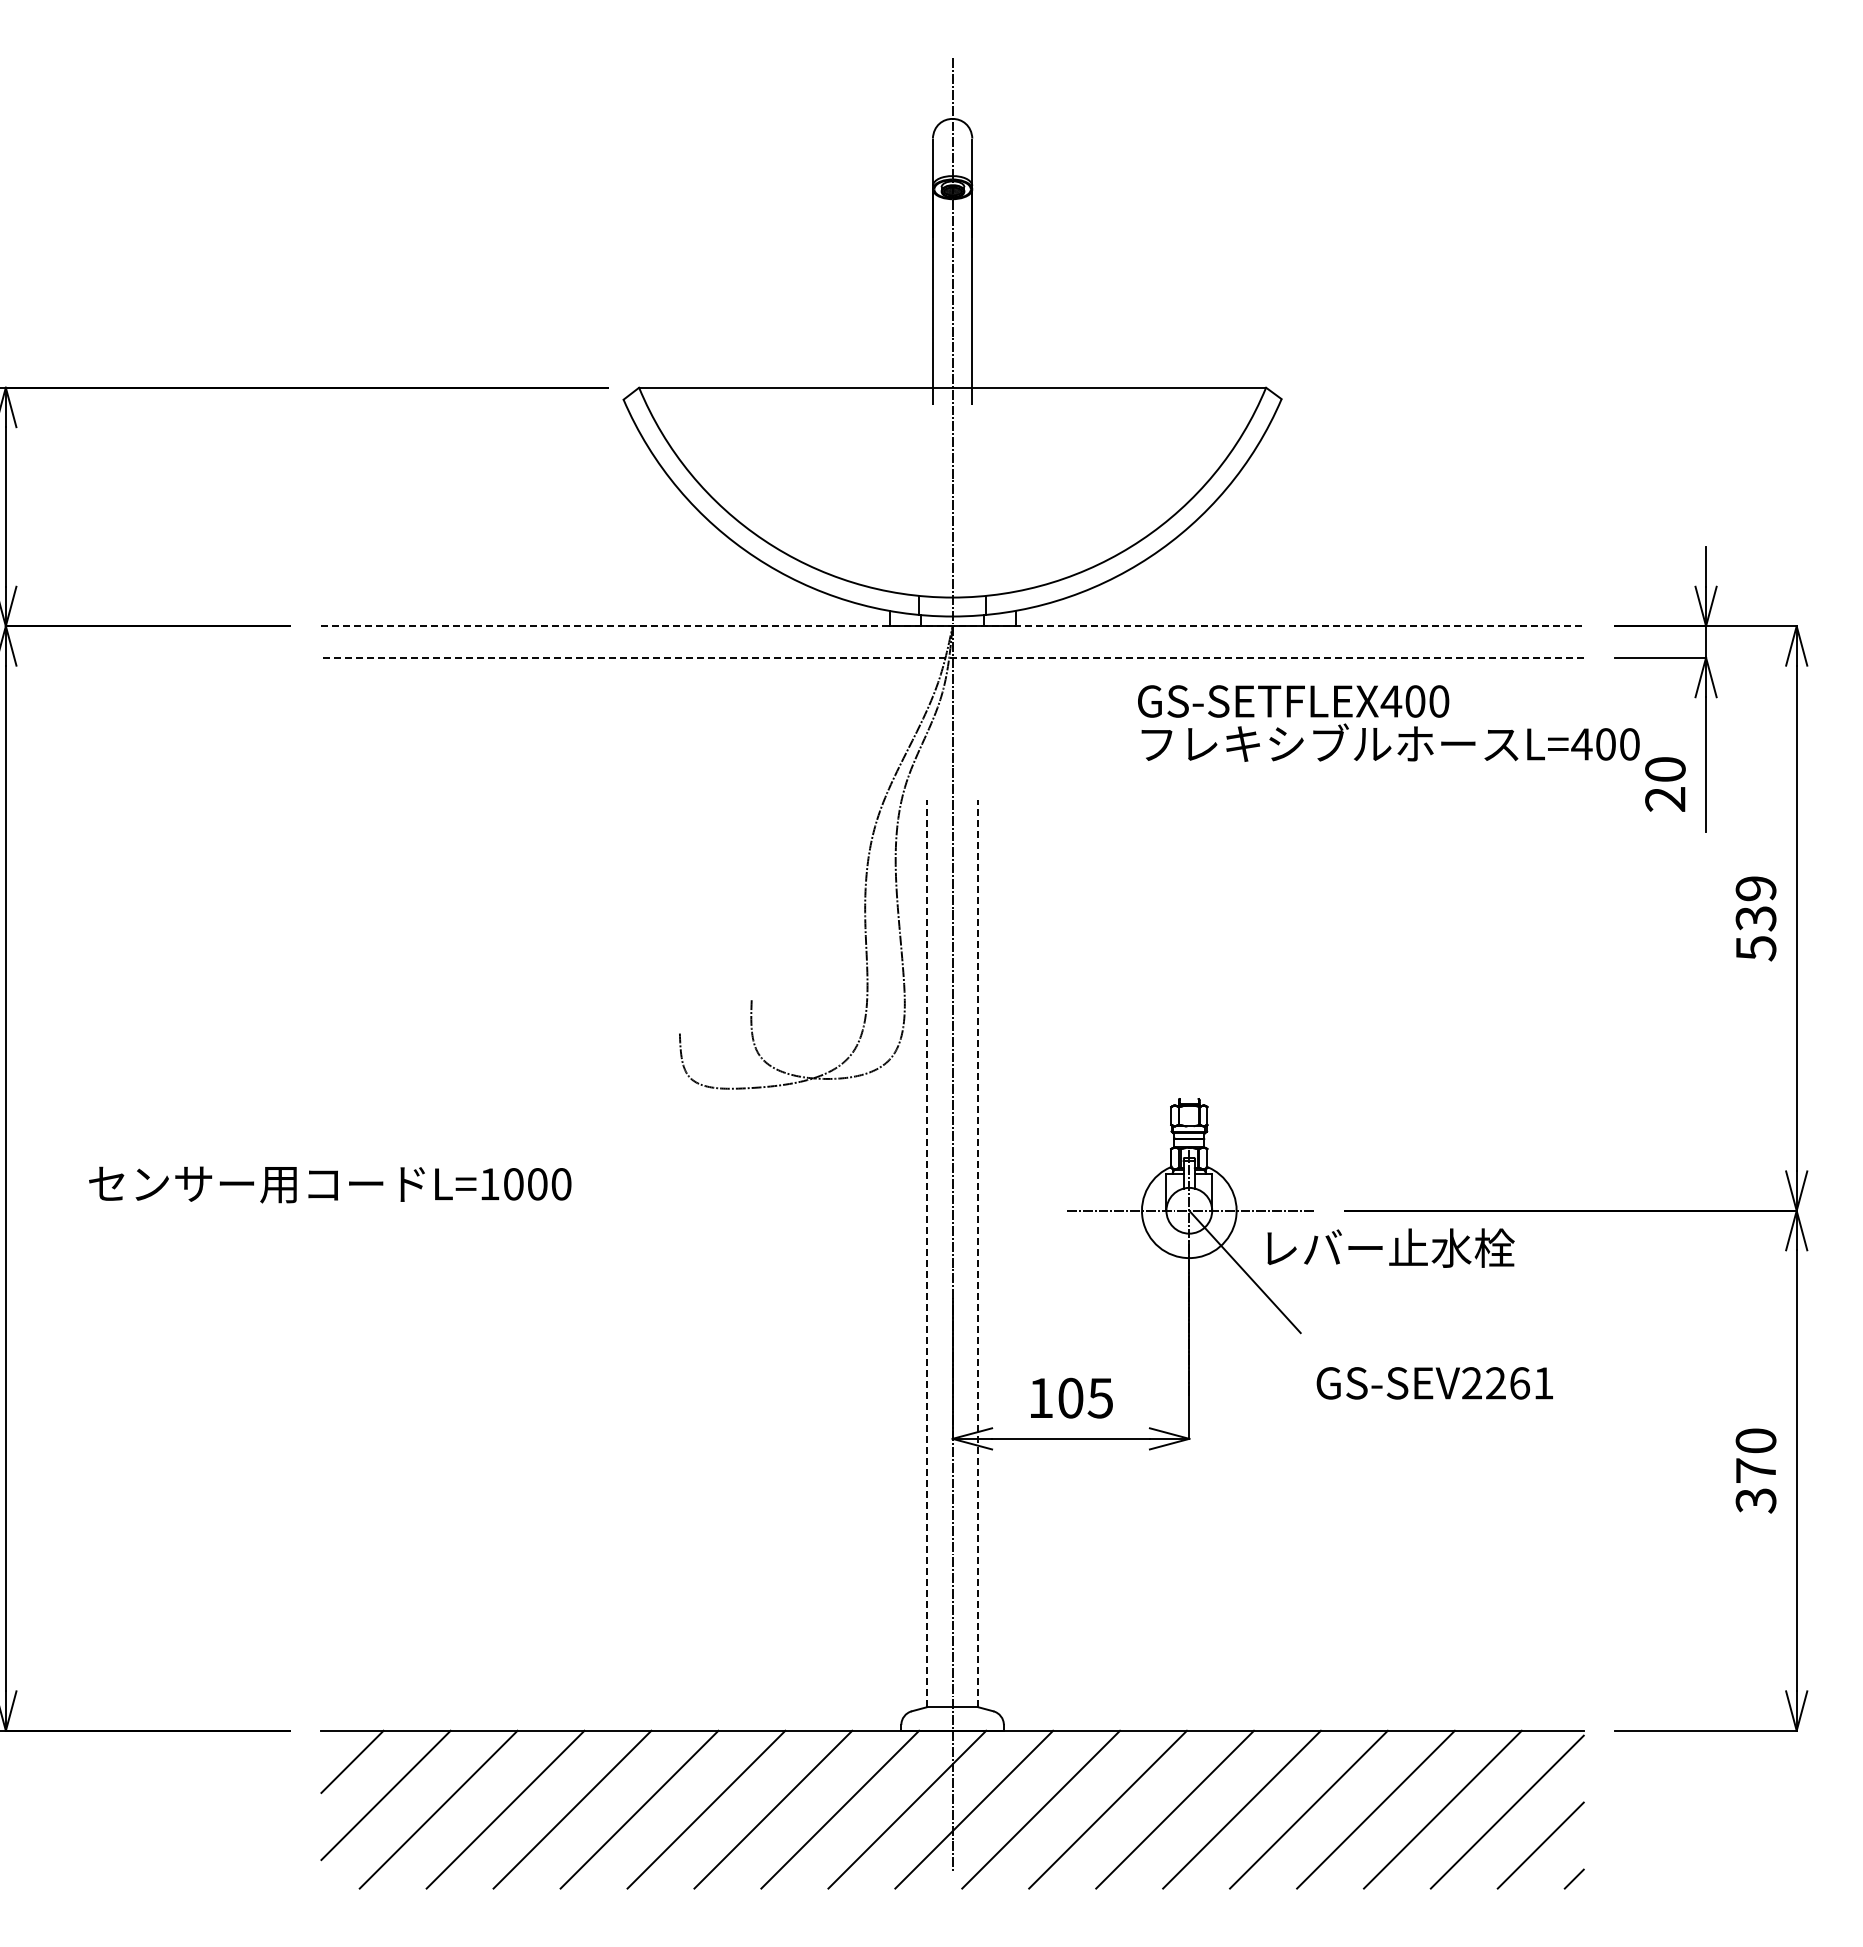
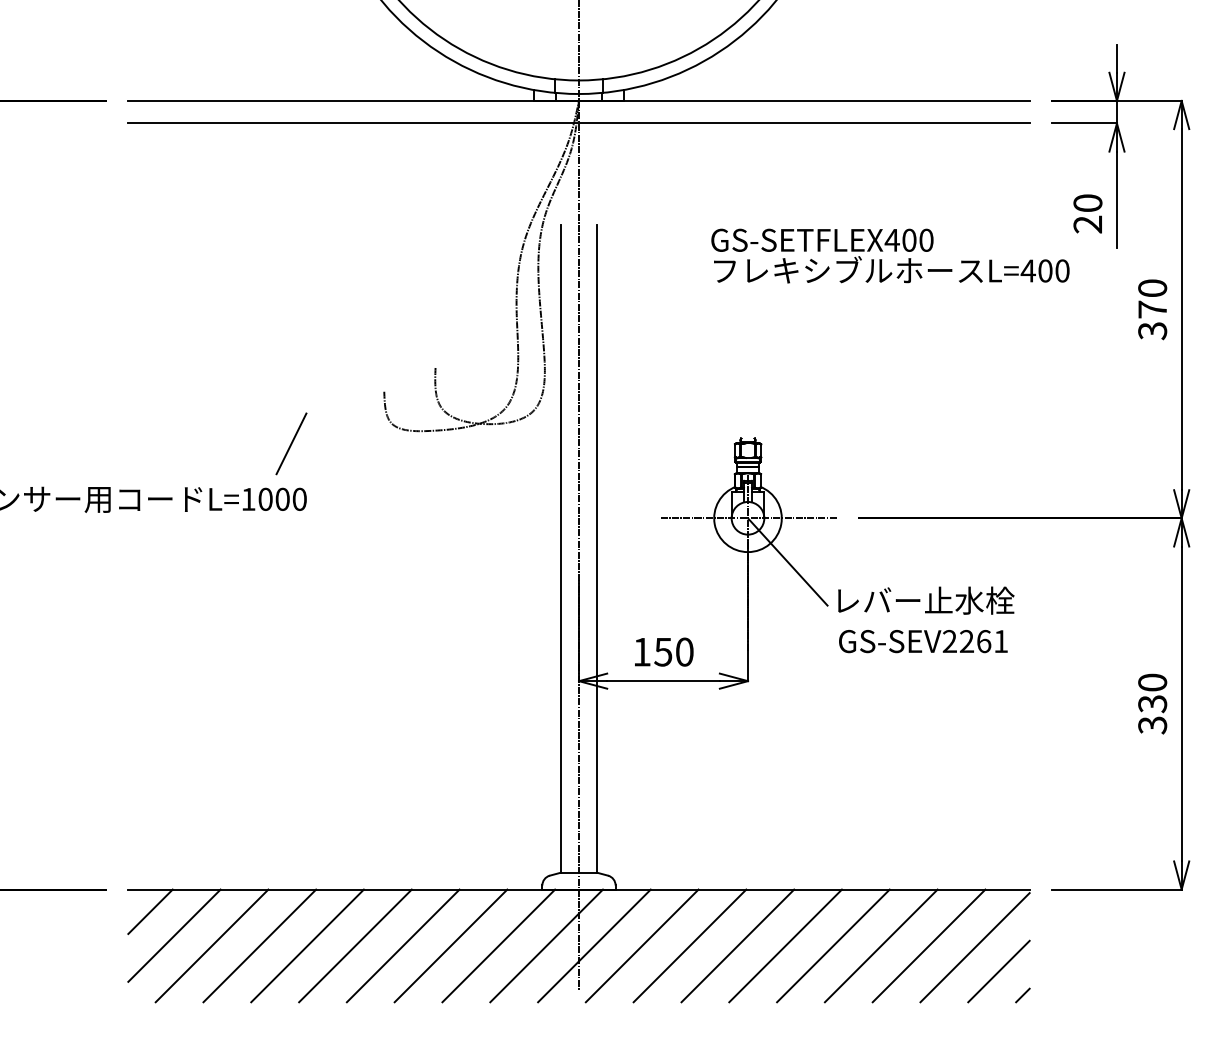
line: (953, 626) -> (579, 101), dashed -> solid
line: (952, 657) -> (578, 123), dashed -> solid
text: (1388, 723) -> (890, 256), moved
text: (1755, 918) -> (1152, 309), 539 -> 370
line: (549, 1106) -> (291, 443), added
text: (1390, 1247) -> (925, 600), moved
line: (927, 1253) -> (561, 548), dashed -> solid
line: (977, 1253) -> (596, 548), dashed -> solid
text: (1085, 1397) -> (673, 651), 105 -> 150
text: (1755, 1470) -> (1152, 703), 370 -> 330

